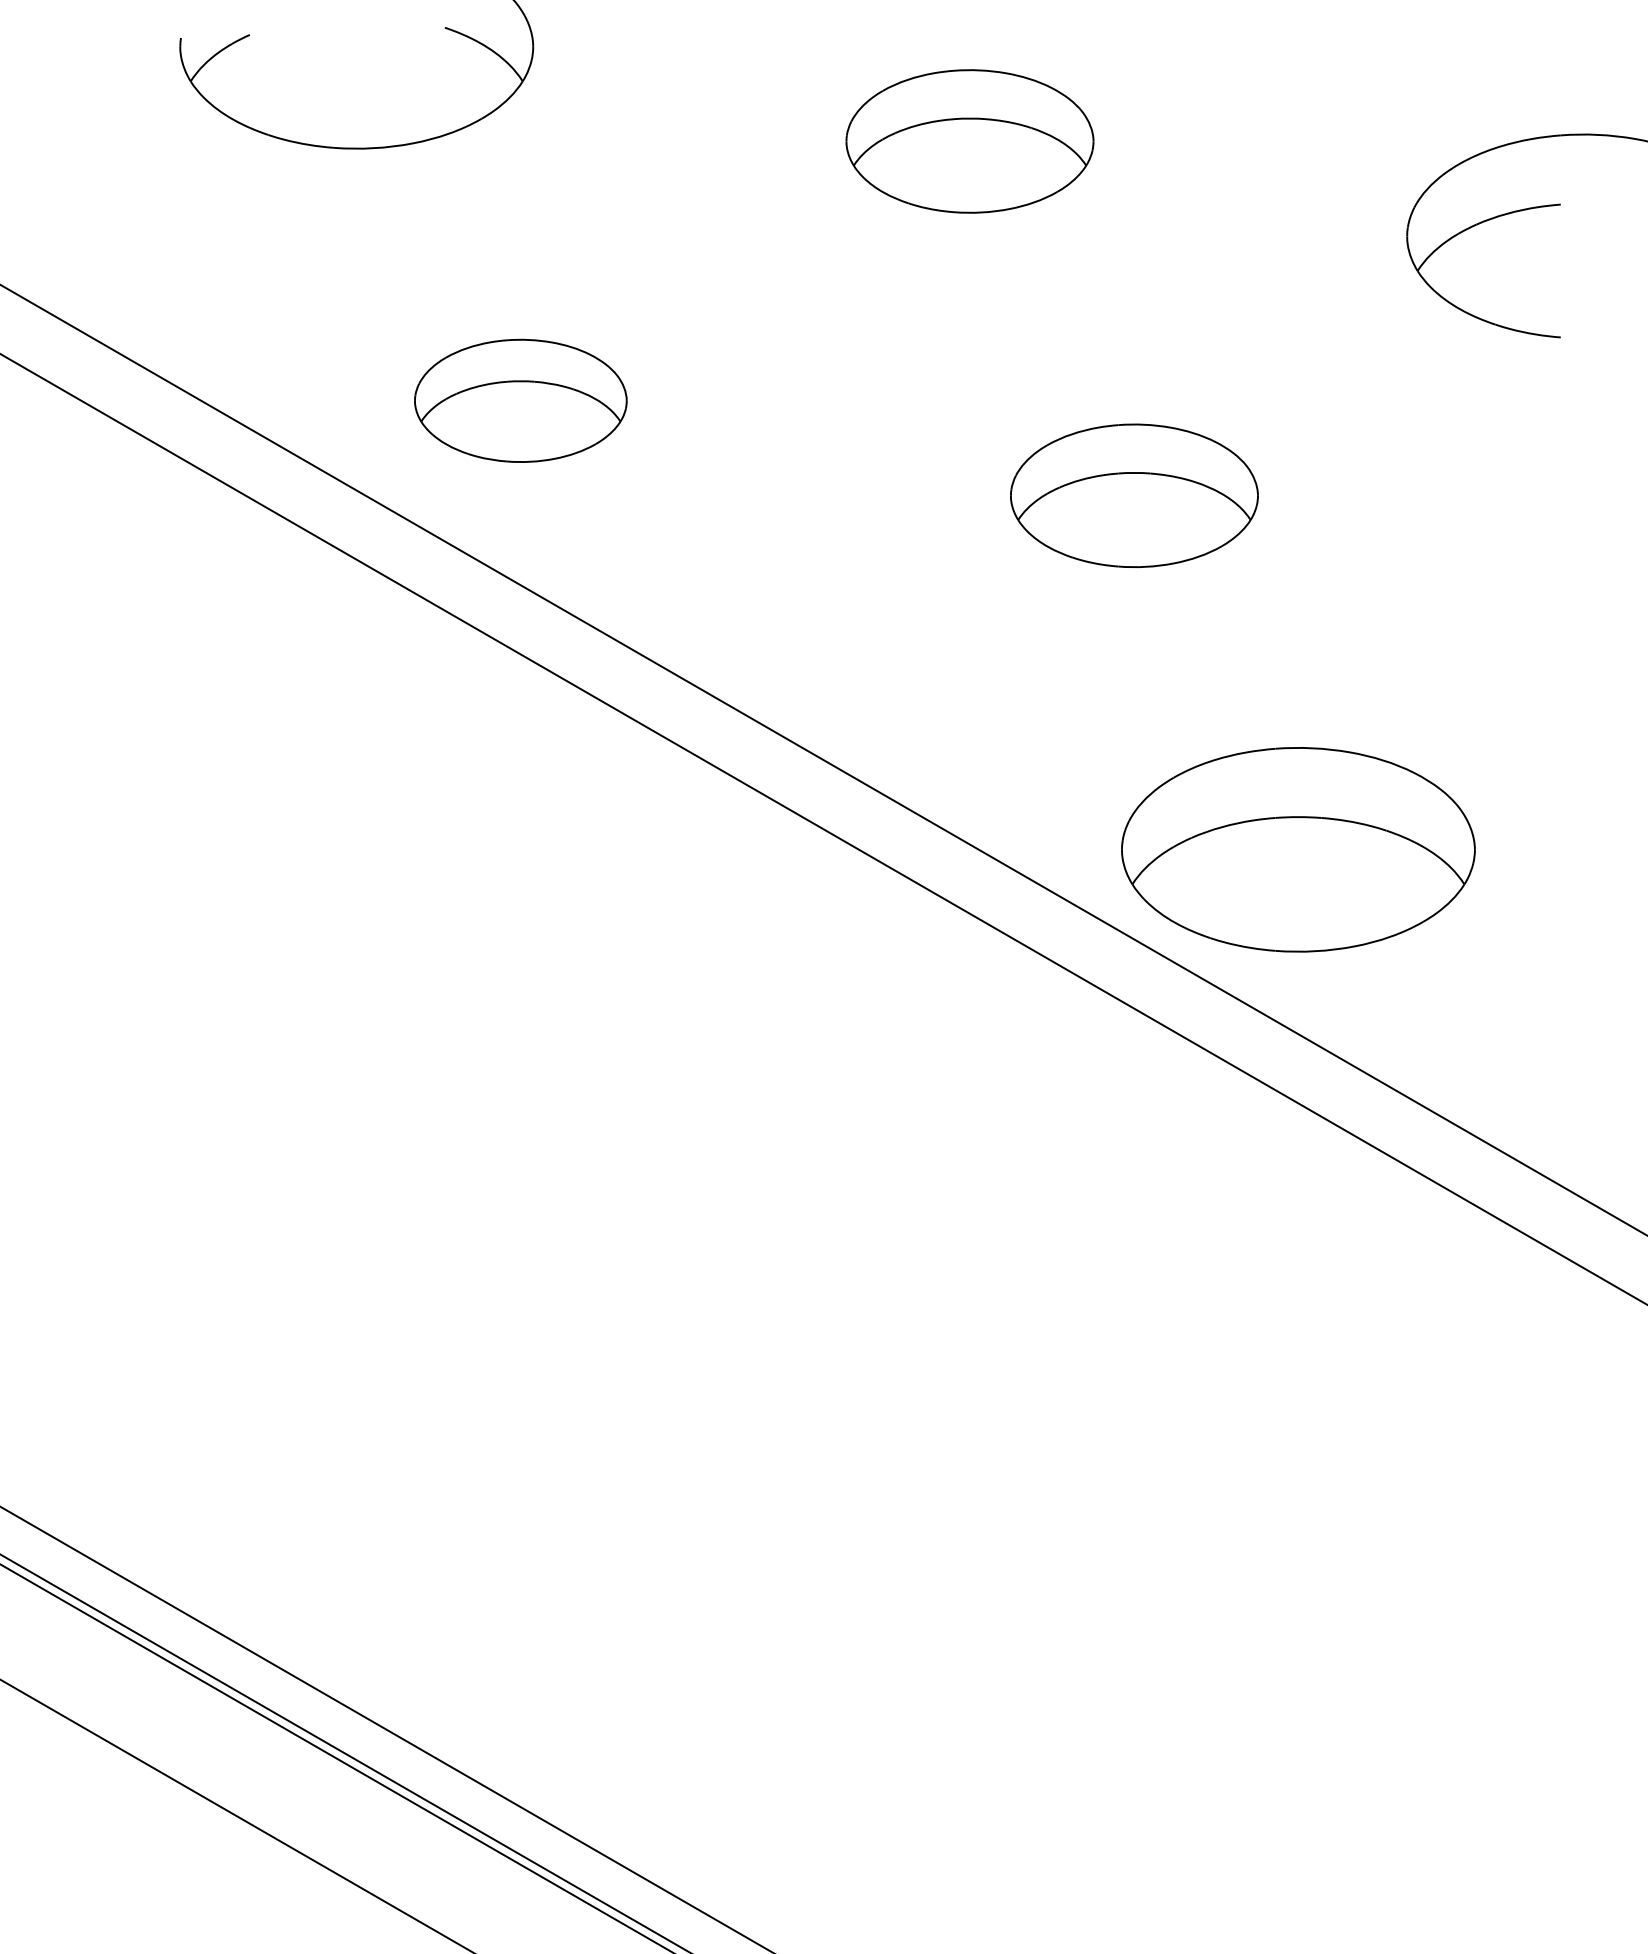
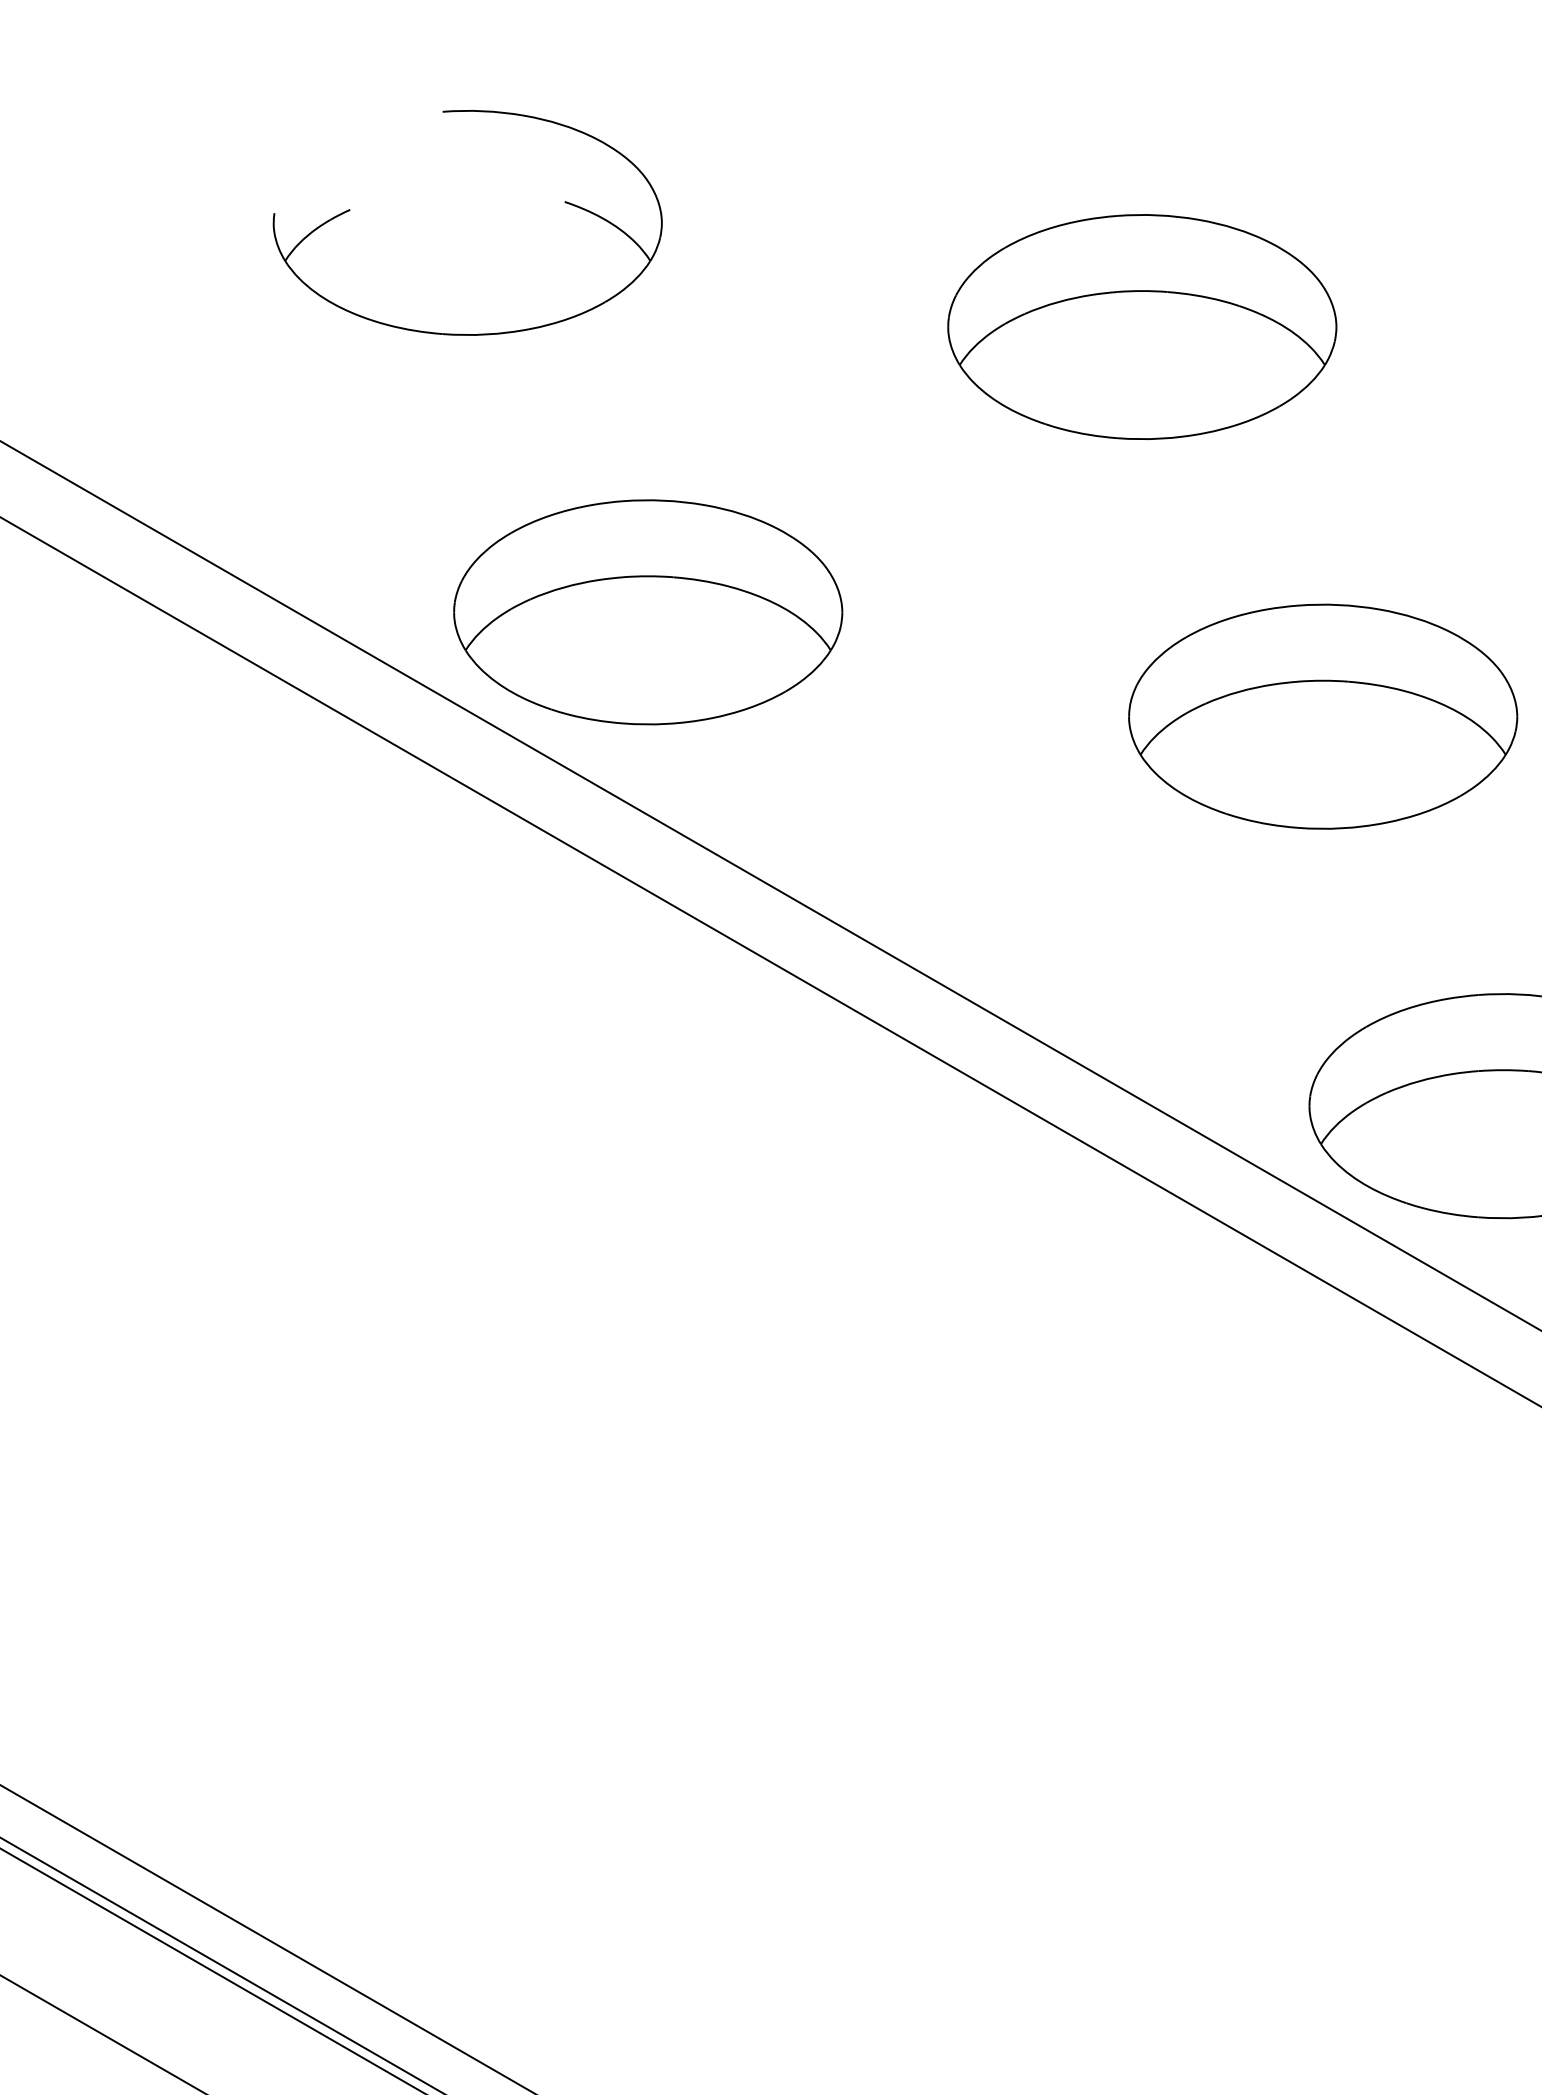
part: (969, 141) -> (1141, 327), size x1.43
part: (520, 400) -> (647, 611), size x1.67
part: (1134, 495) -> (1323, 716), size x1.43

